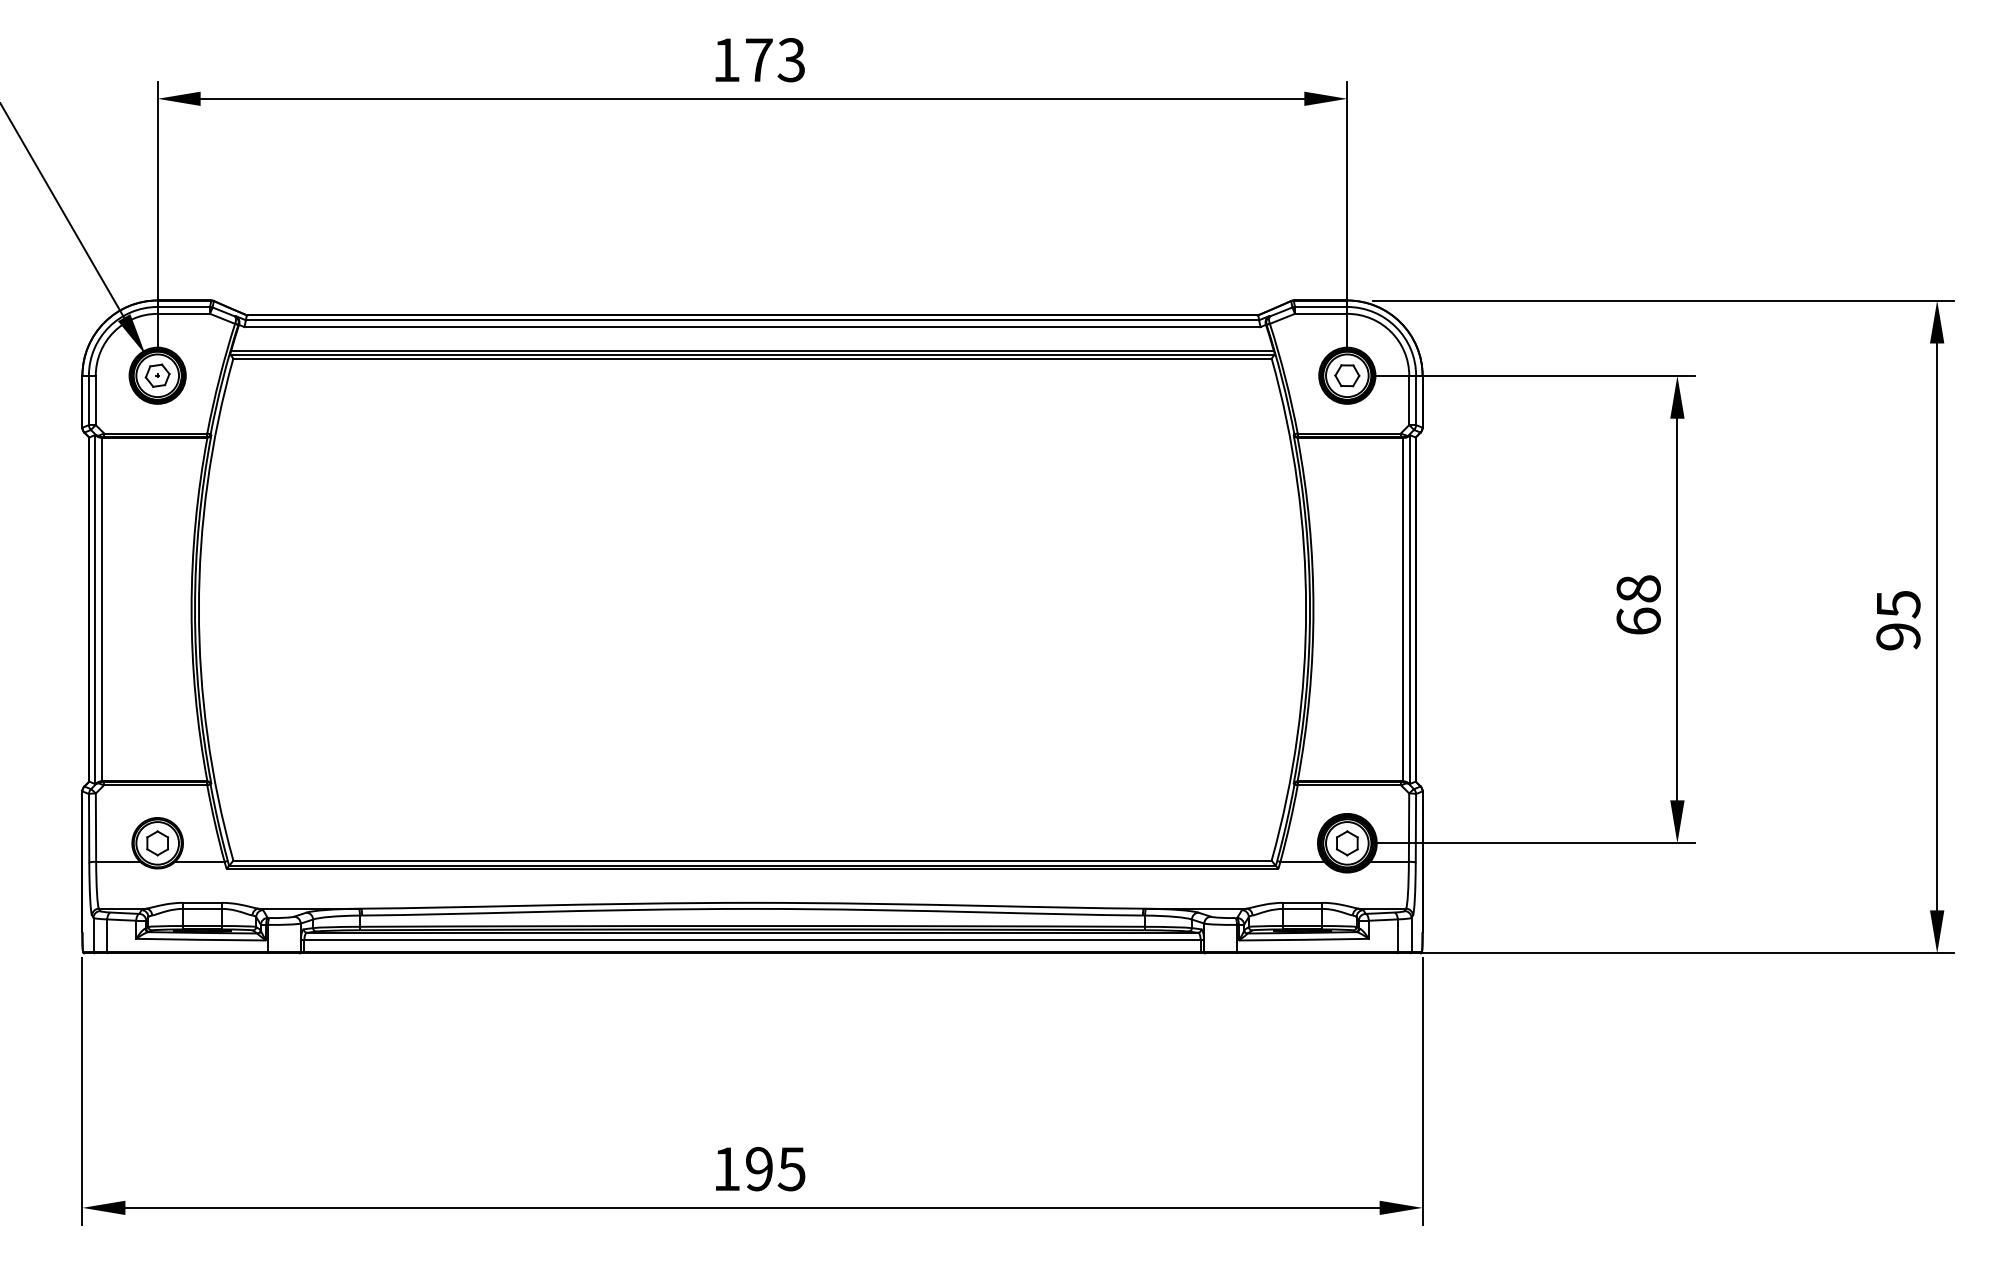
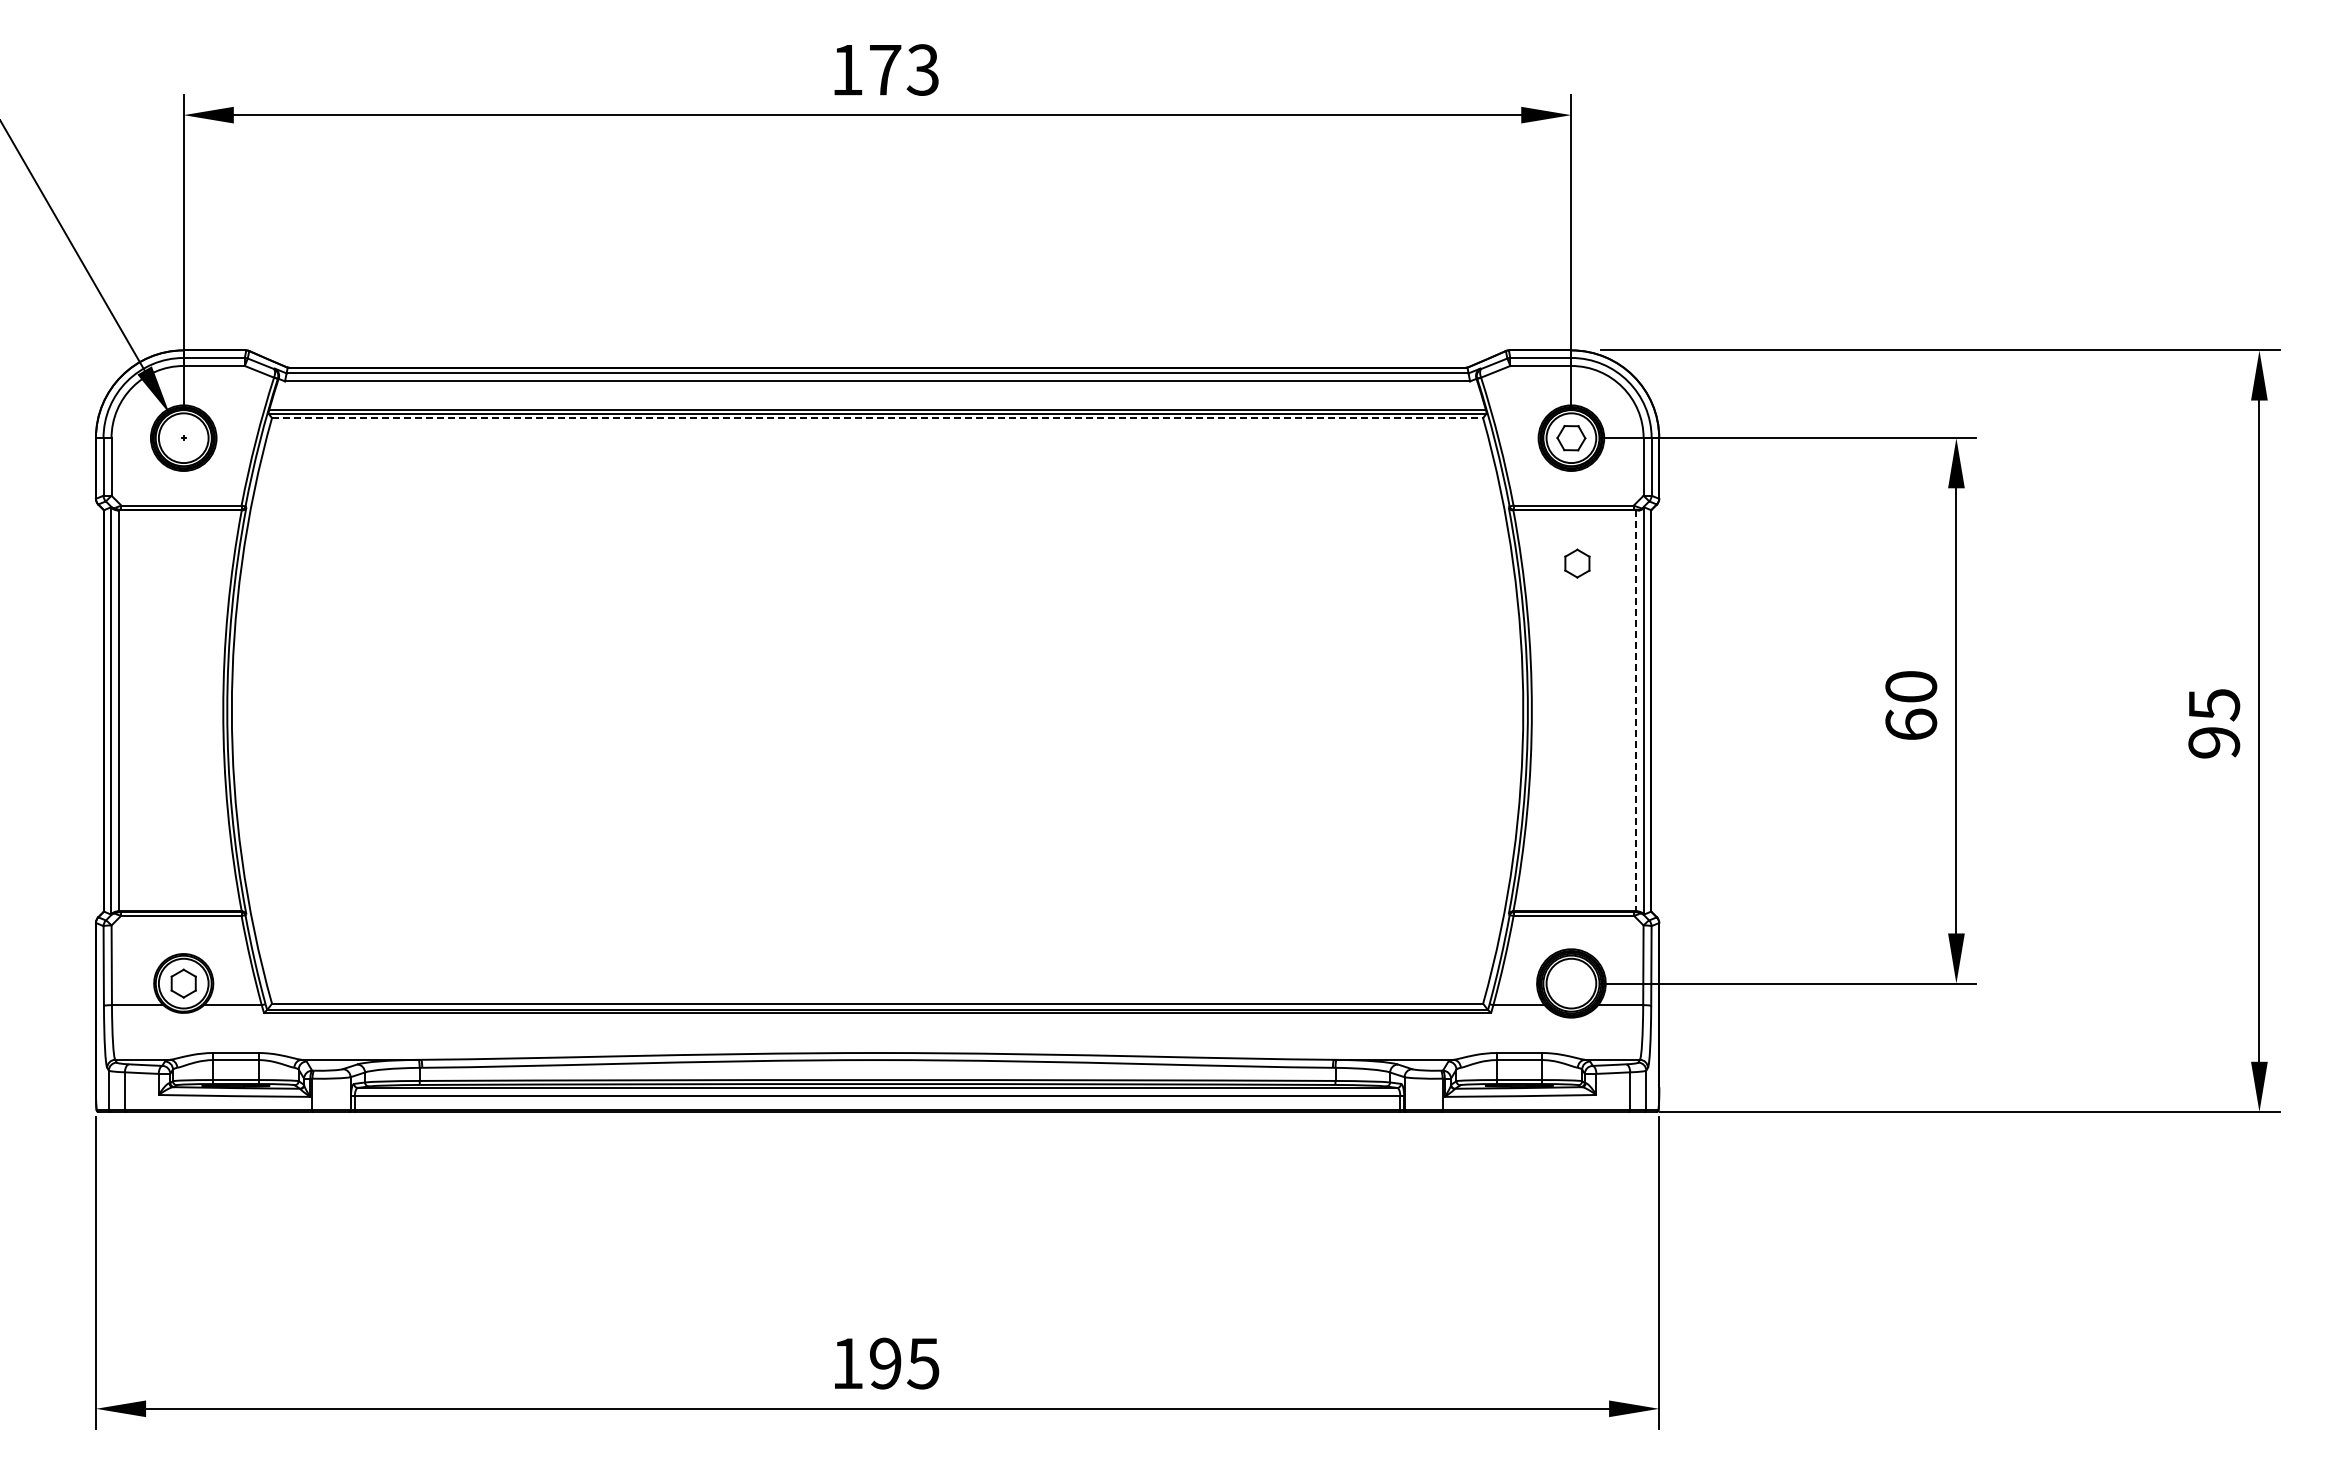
line: (752, 358) -> (877, 418), solid -> dashed
part: (157, 376) -> (183, 438), removed
text: (1638, 588) -> (1910, 686), 68 -> 60
line: (1403, 609) -> (1636, 710), solid -> dashed
part: (1347, 843) -> (1577, 563), moved

